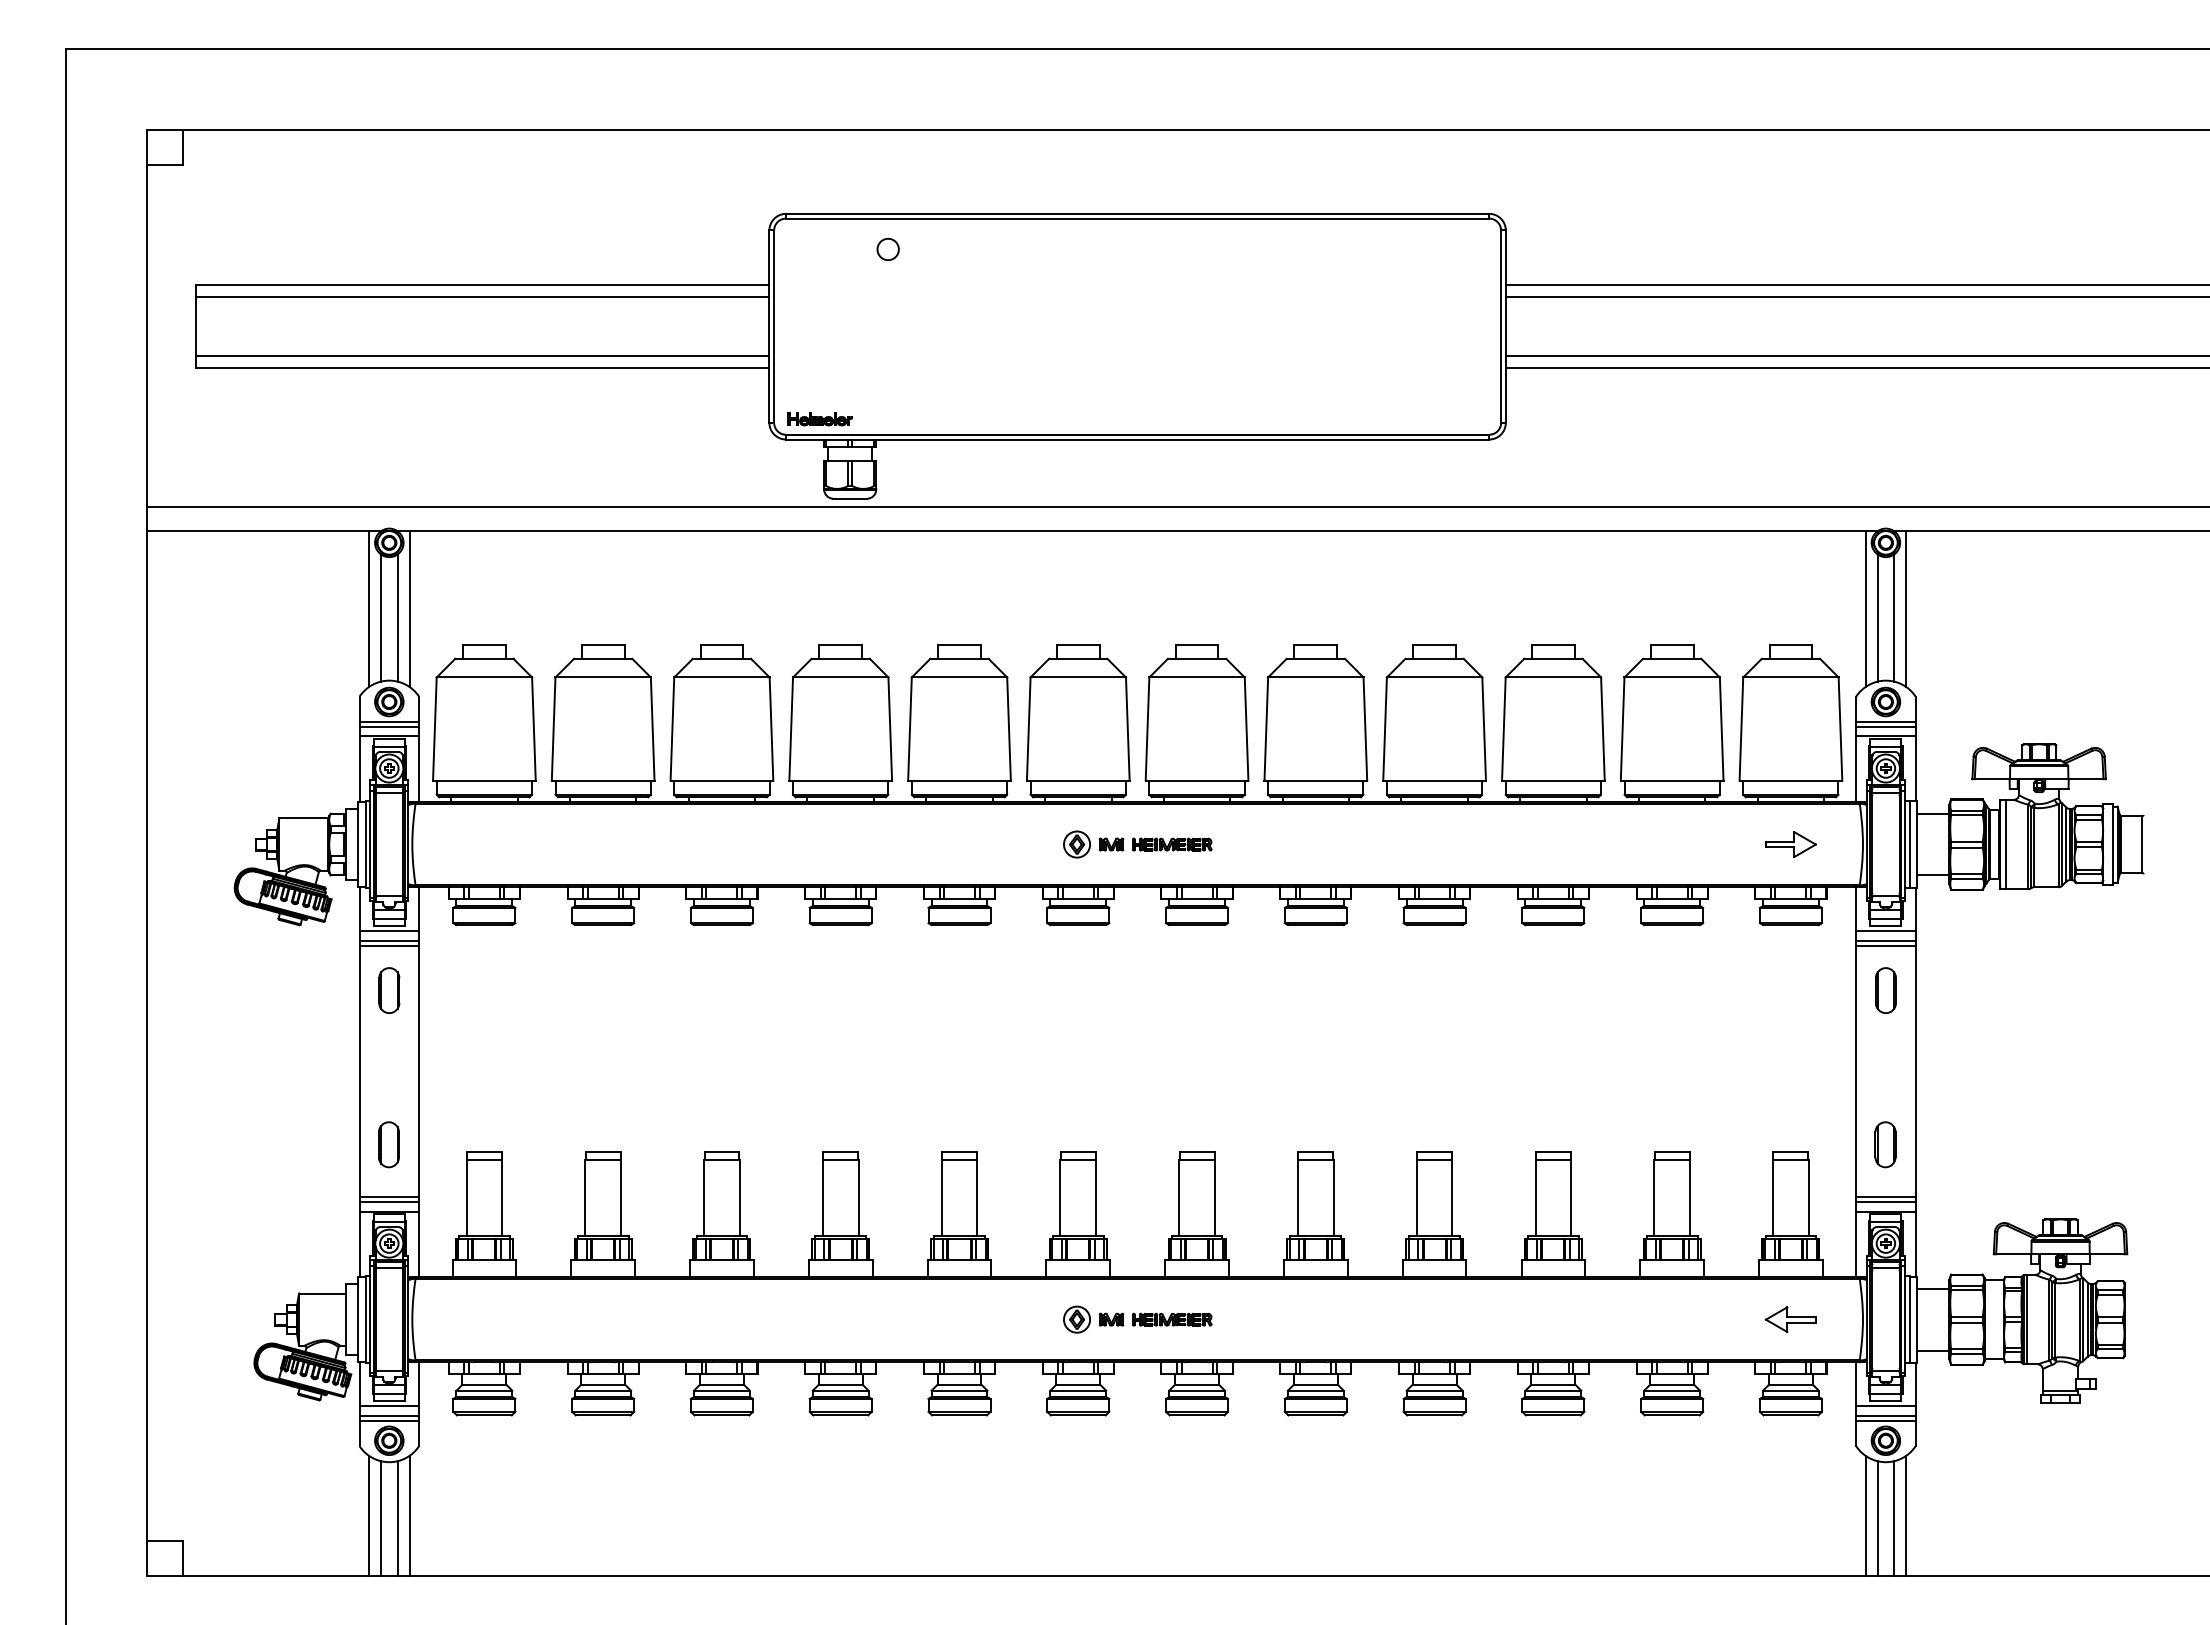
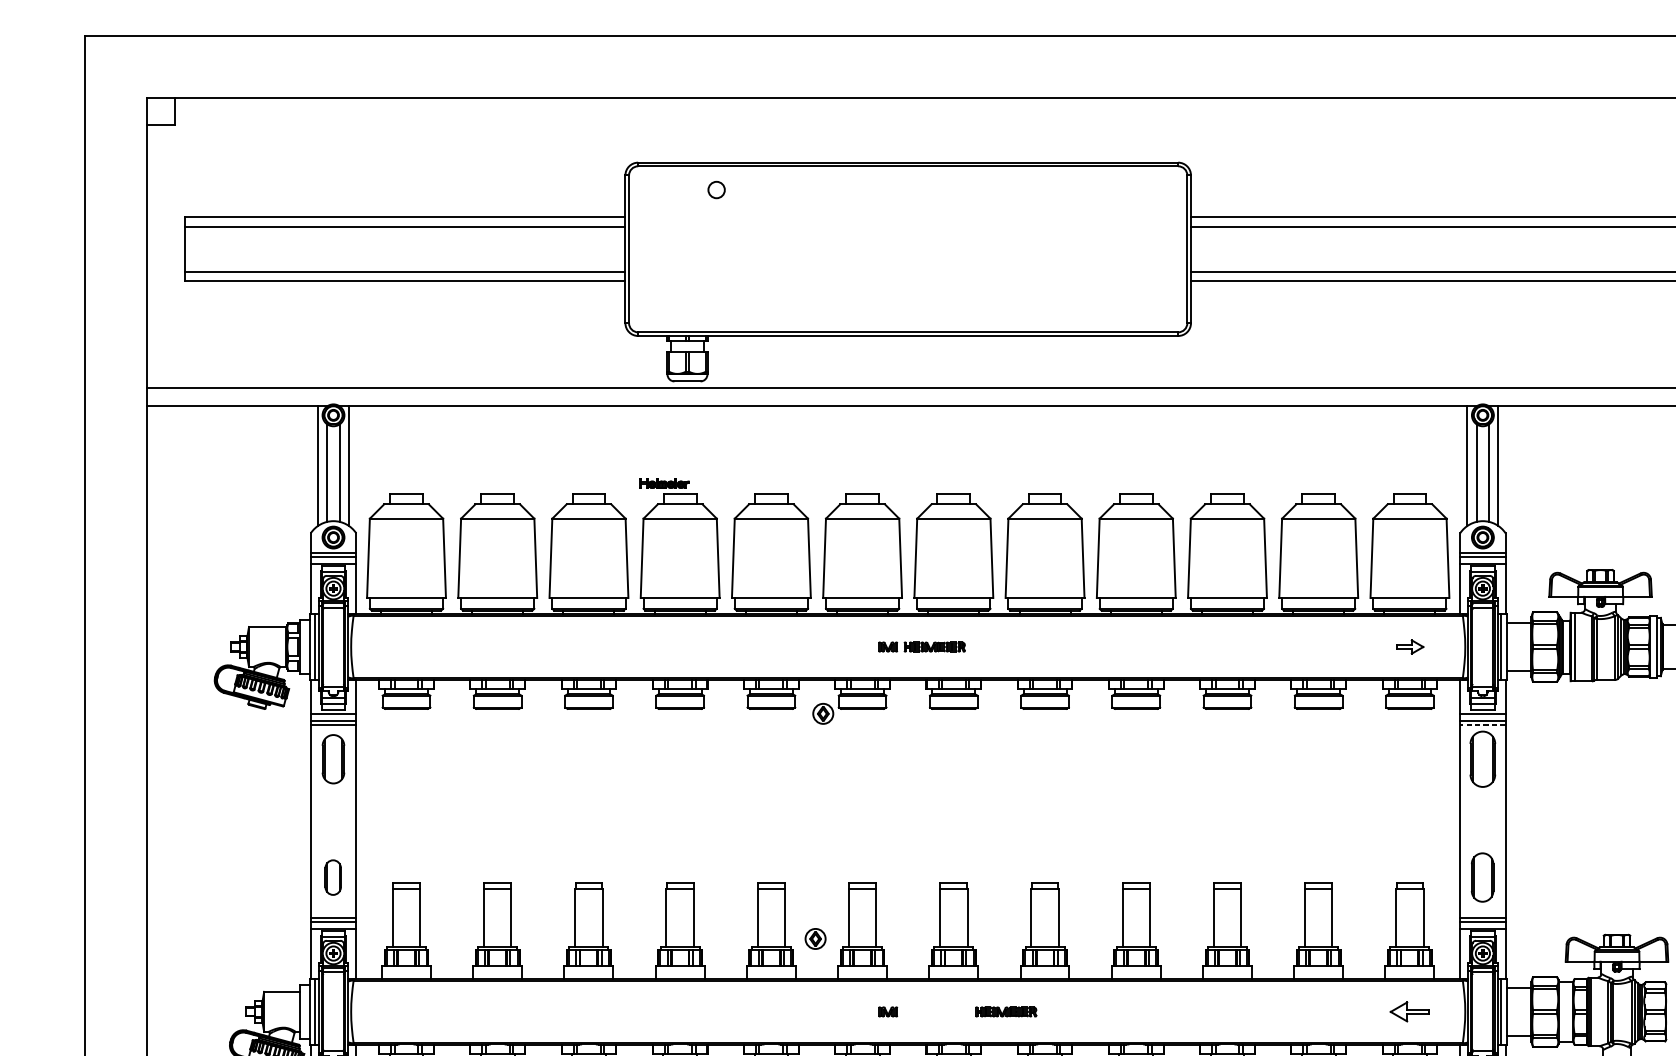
part: (819, 419) -> (663, 483), moved
part: (1076, 844) -> (822, 713), moved
part: (1790, 844) -> (1409, 647), size x0.7
line: (1885, 945) -> (1482, 724), solid -> dashed
part: (389, 990) -> (333, 759), size x1.4
part: (1885, 990) -> (1482, 759), size x1.6
part: (1885, 1144) -> (1482, 877), size x1.4
part: (1076, 1319) -> (815, 938), moved
part: (1172, 1319) -> (1006, 1011), moved

